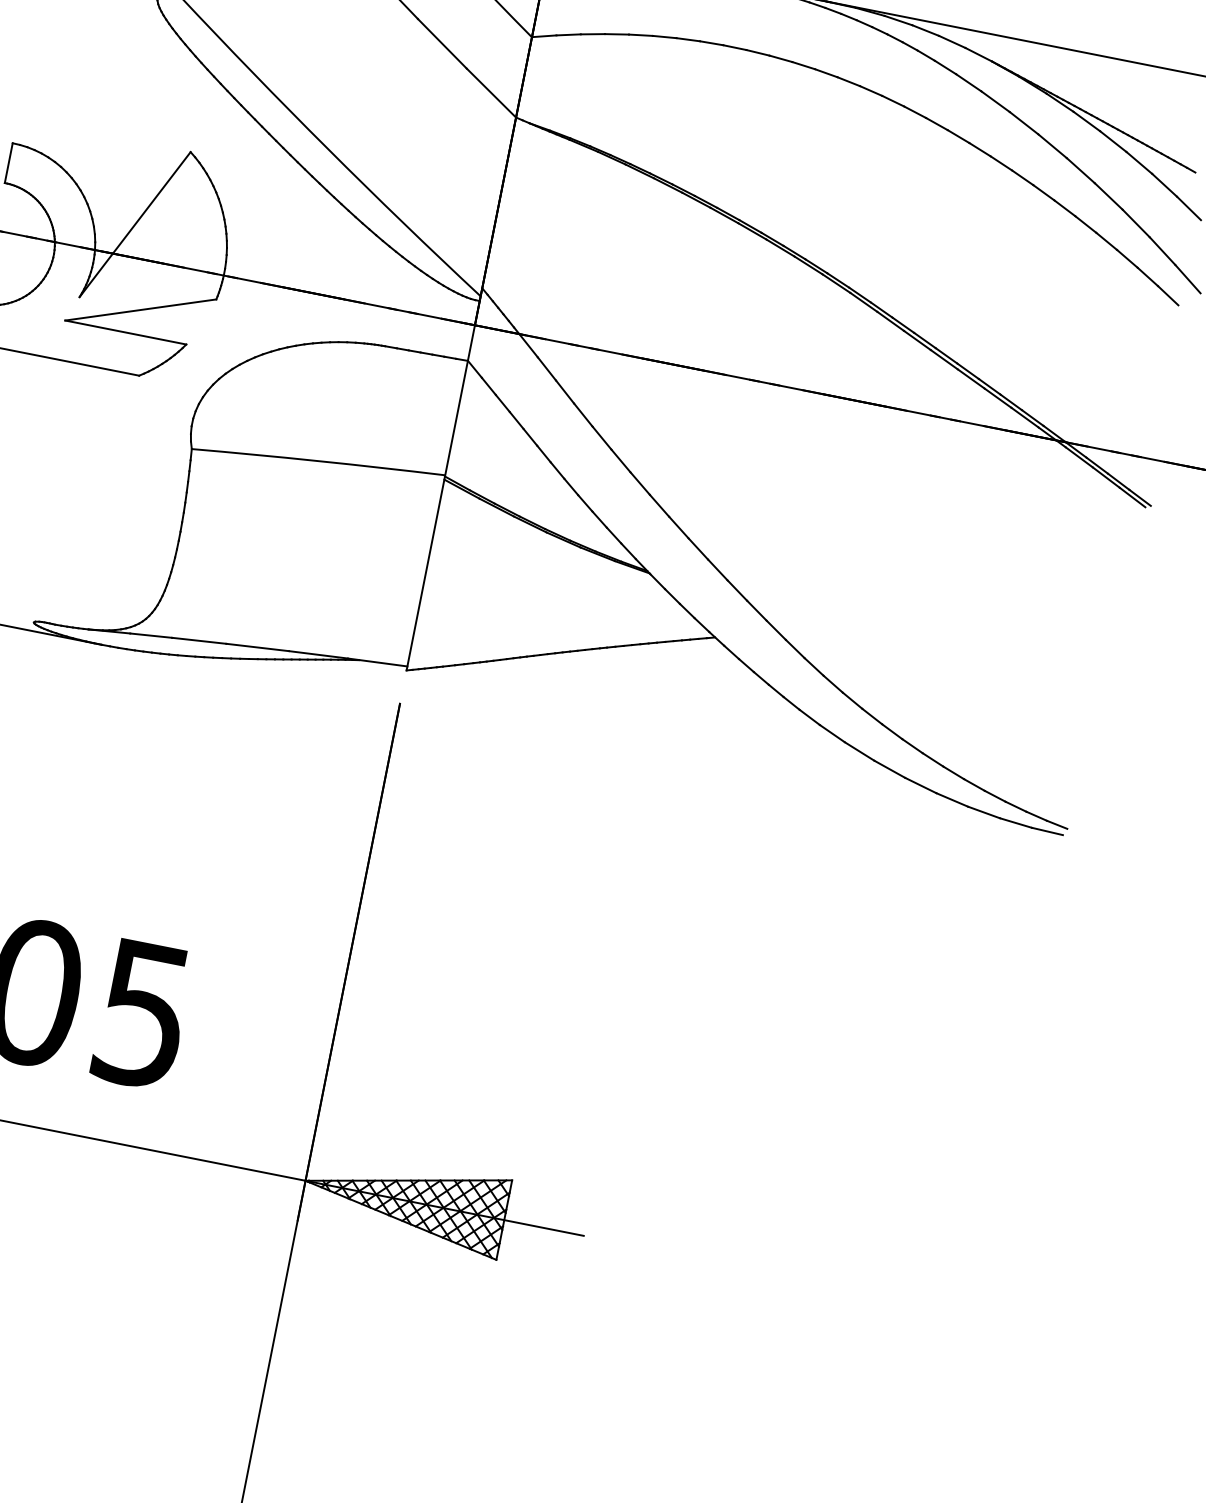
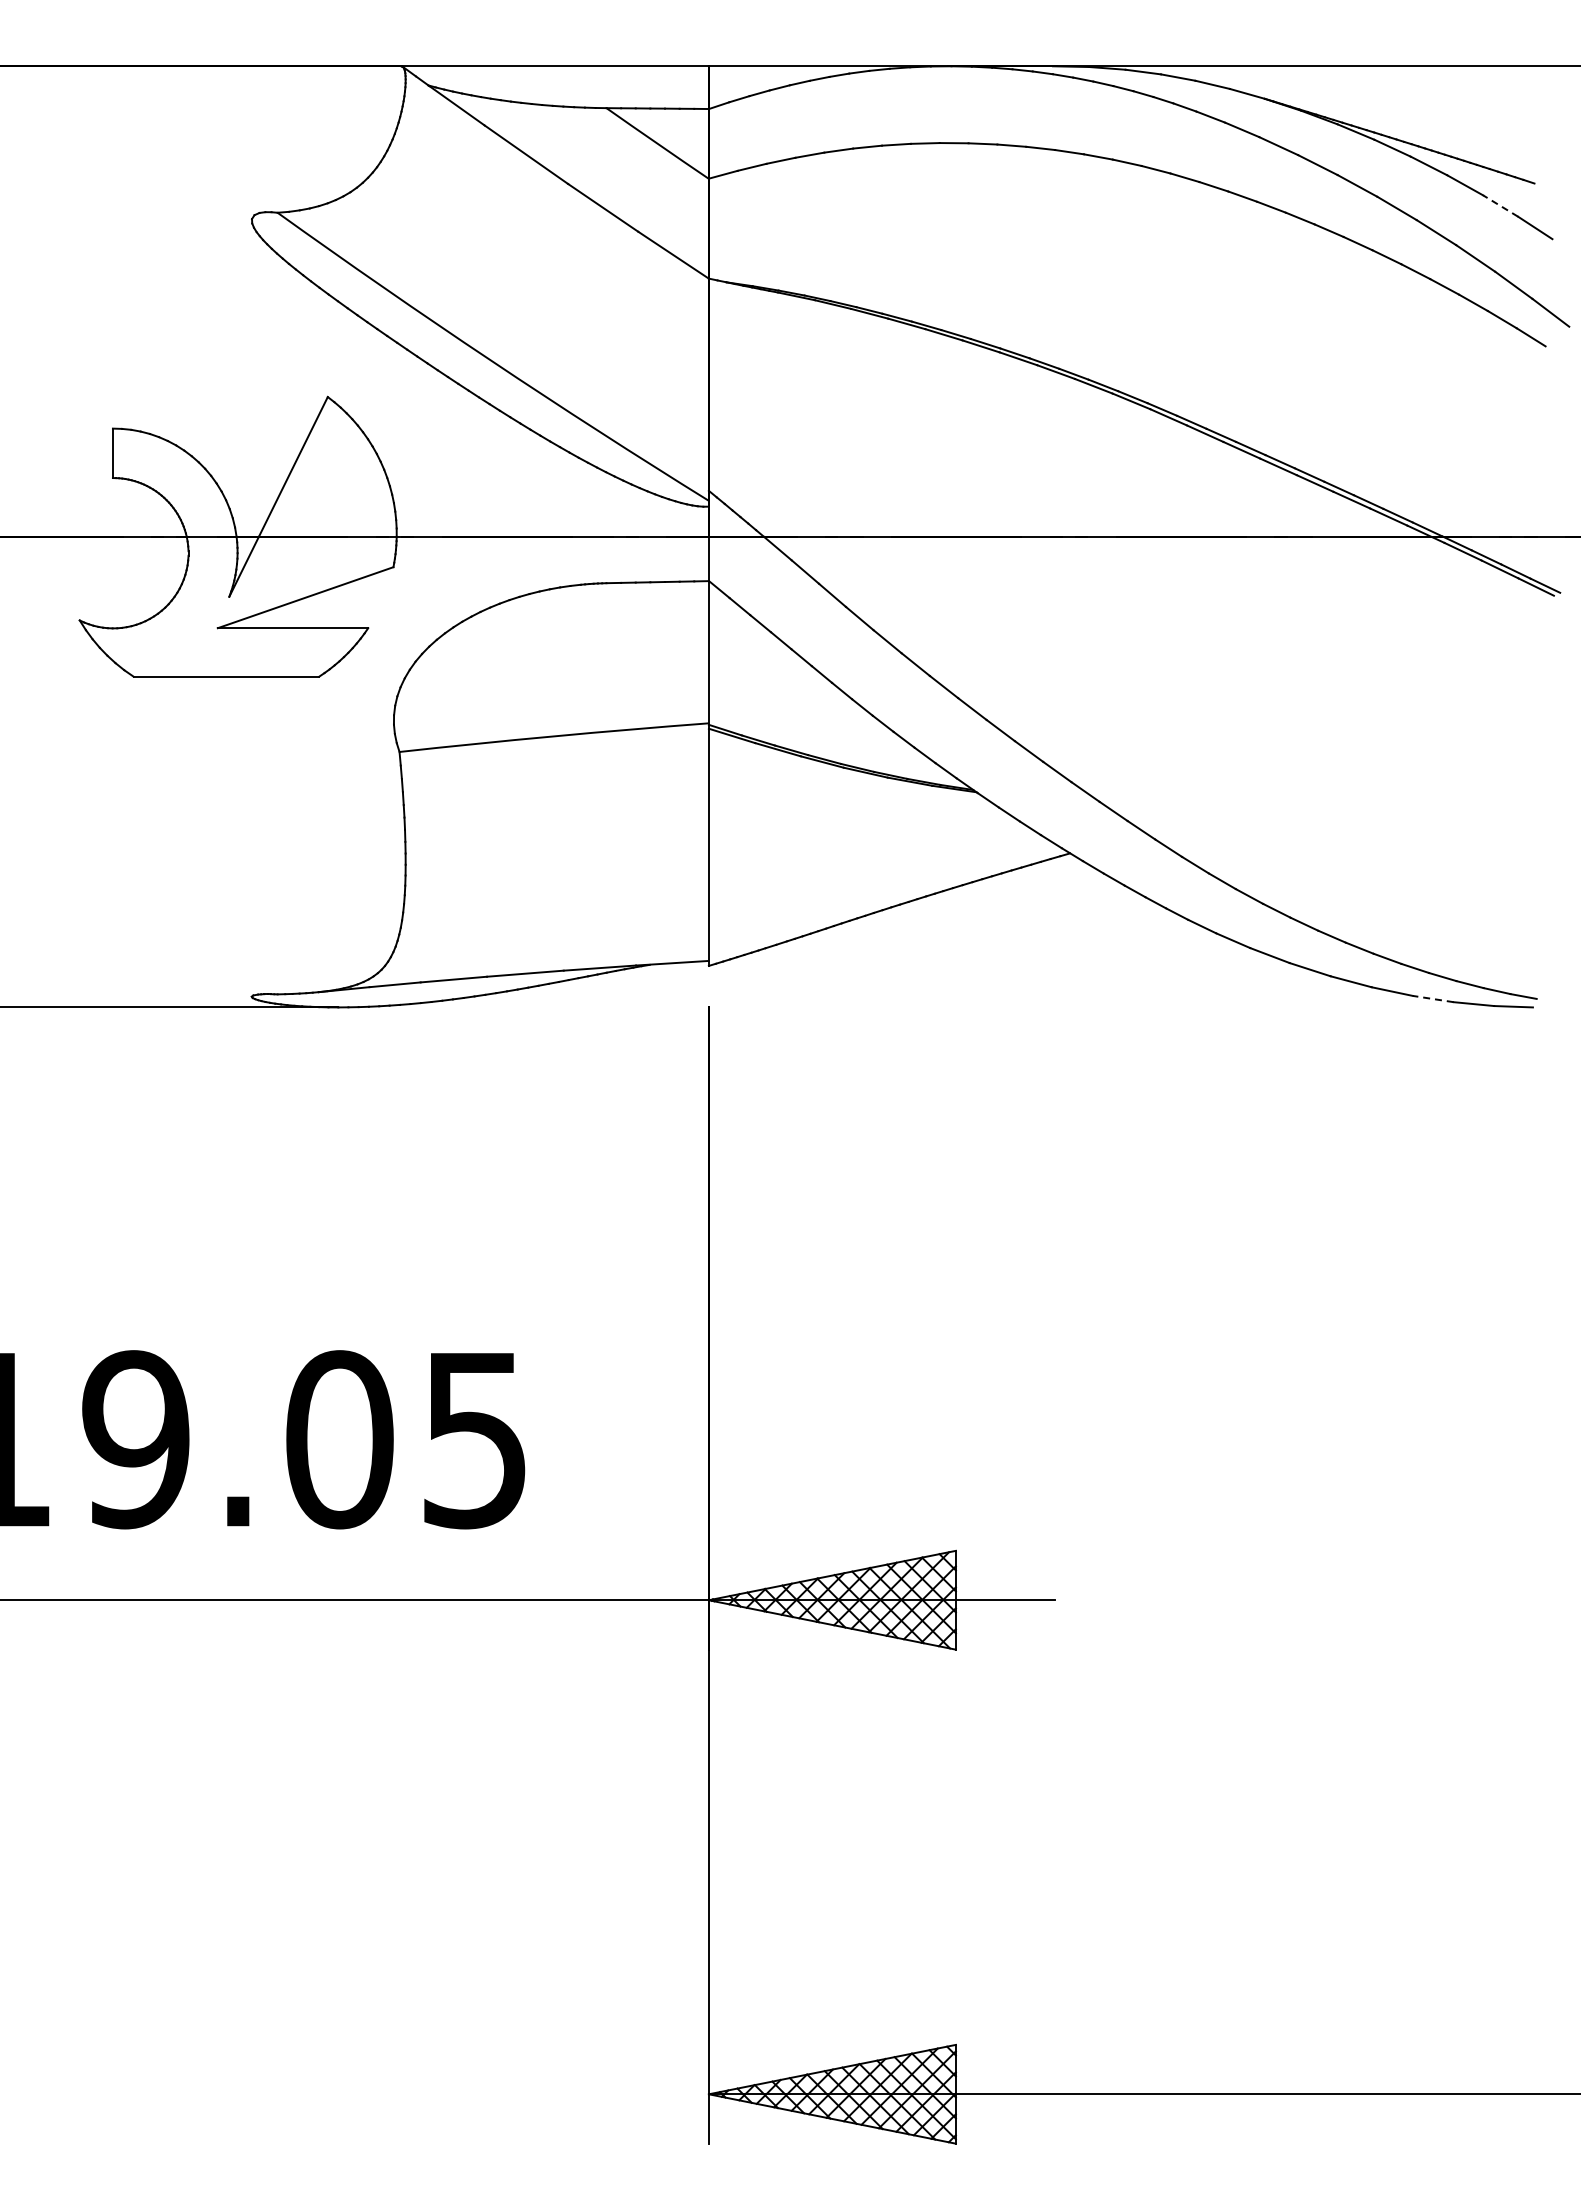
line: (1164, 185) -> (1500, 206), solid -> dashed
line: (984, 812) -> (1433, 999), solid -> dashed

